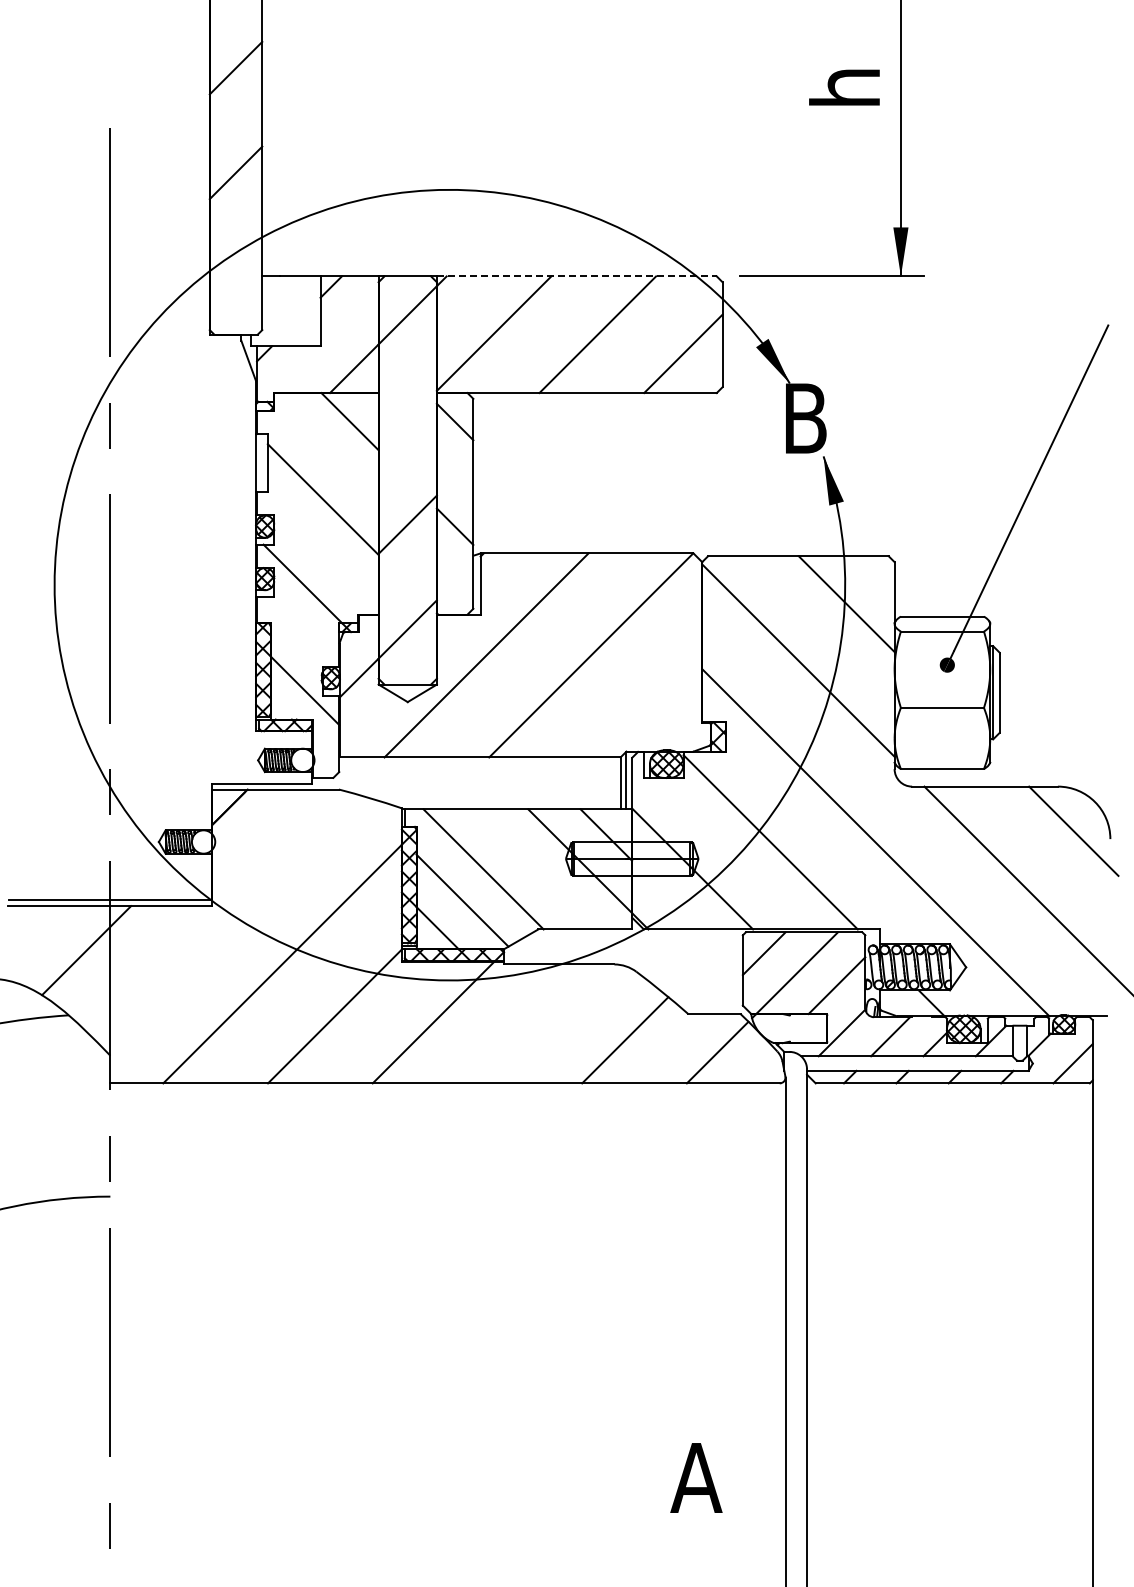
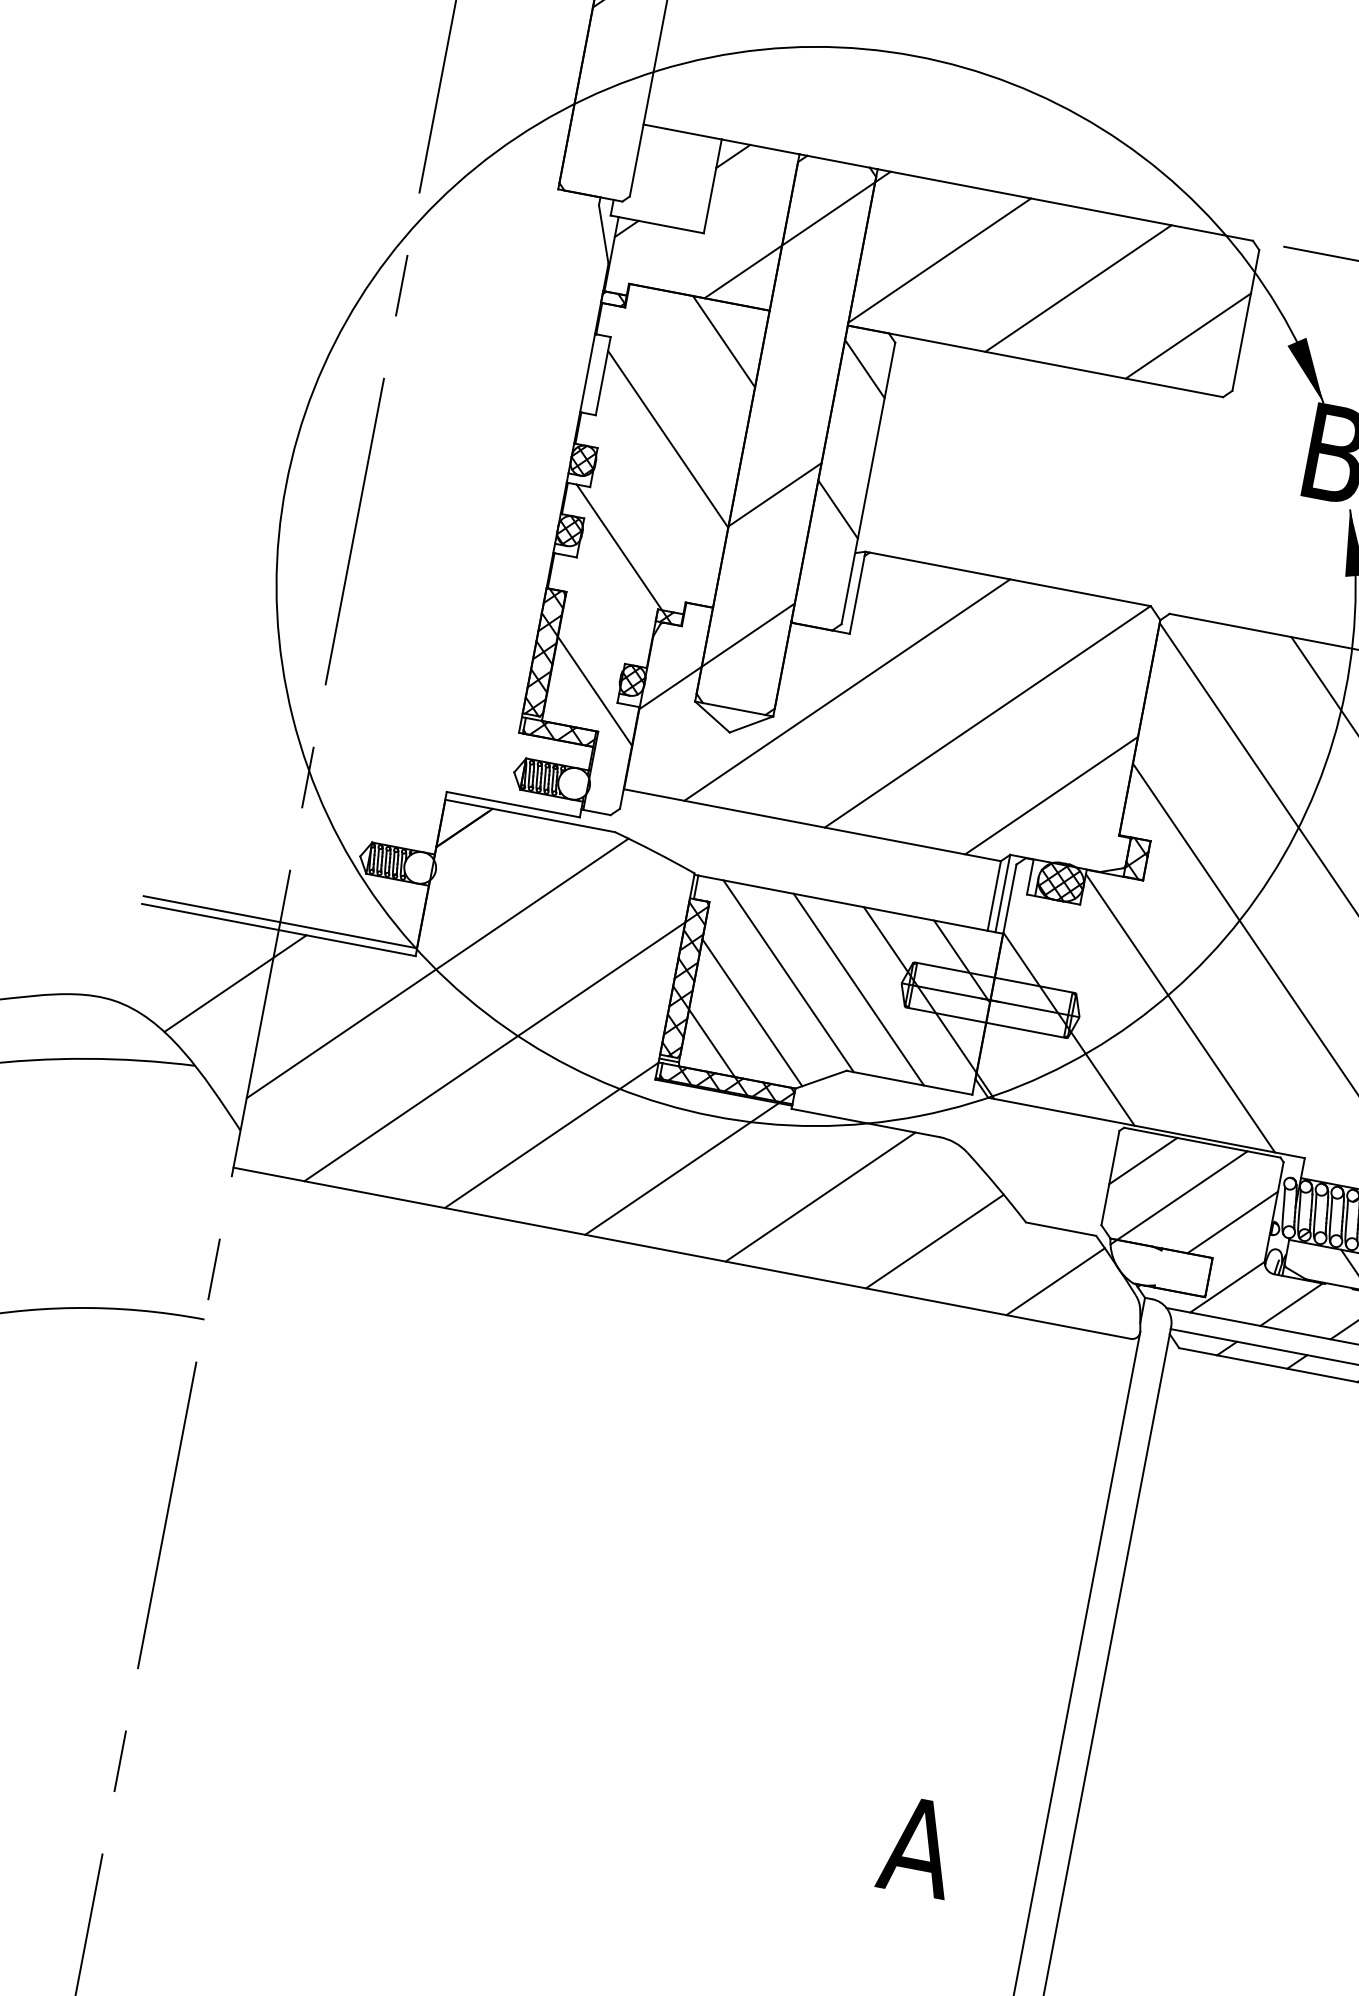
line: (576, 276) -> (1064, 205), dashed -> solid
line: (647, 703) -> (1050, 795), added
line: (535, 869) -> (858, 989), added
line: (229, 911) -> (437, 967), added
line: (536, 1023) -> (820, 1196), added

